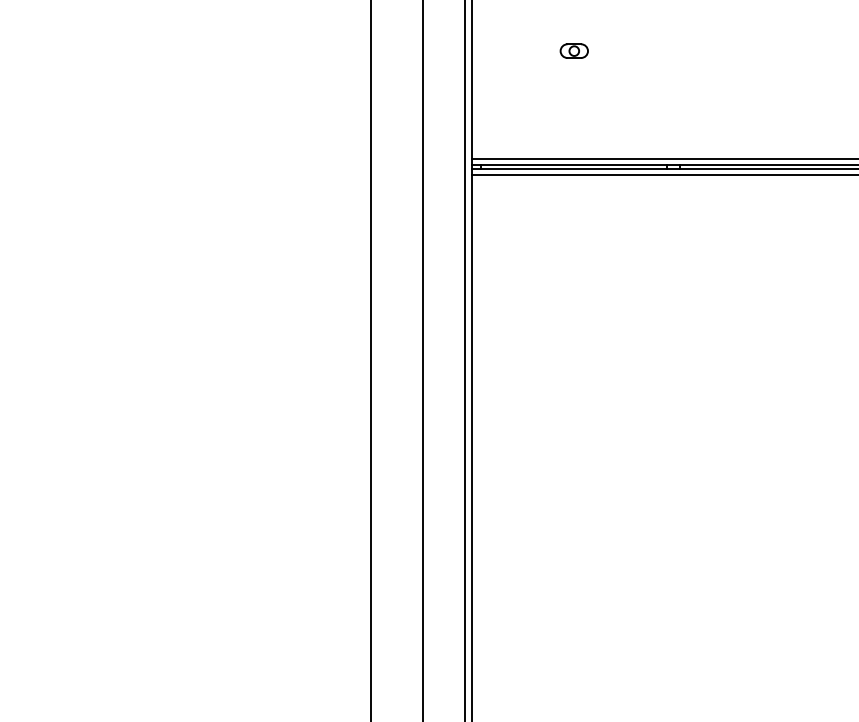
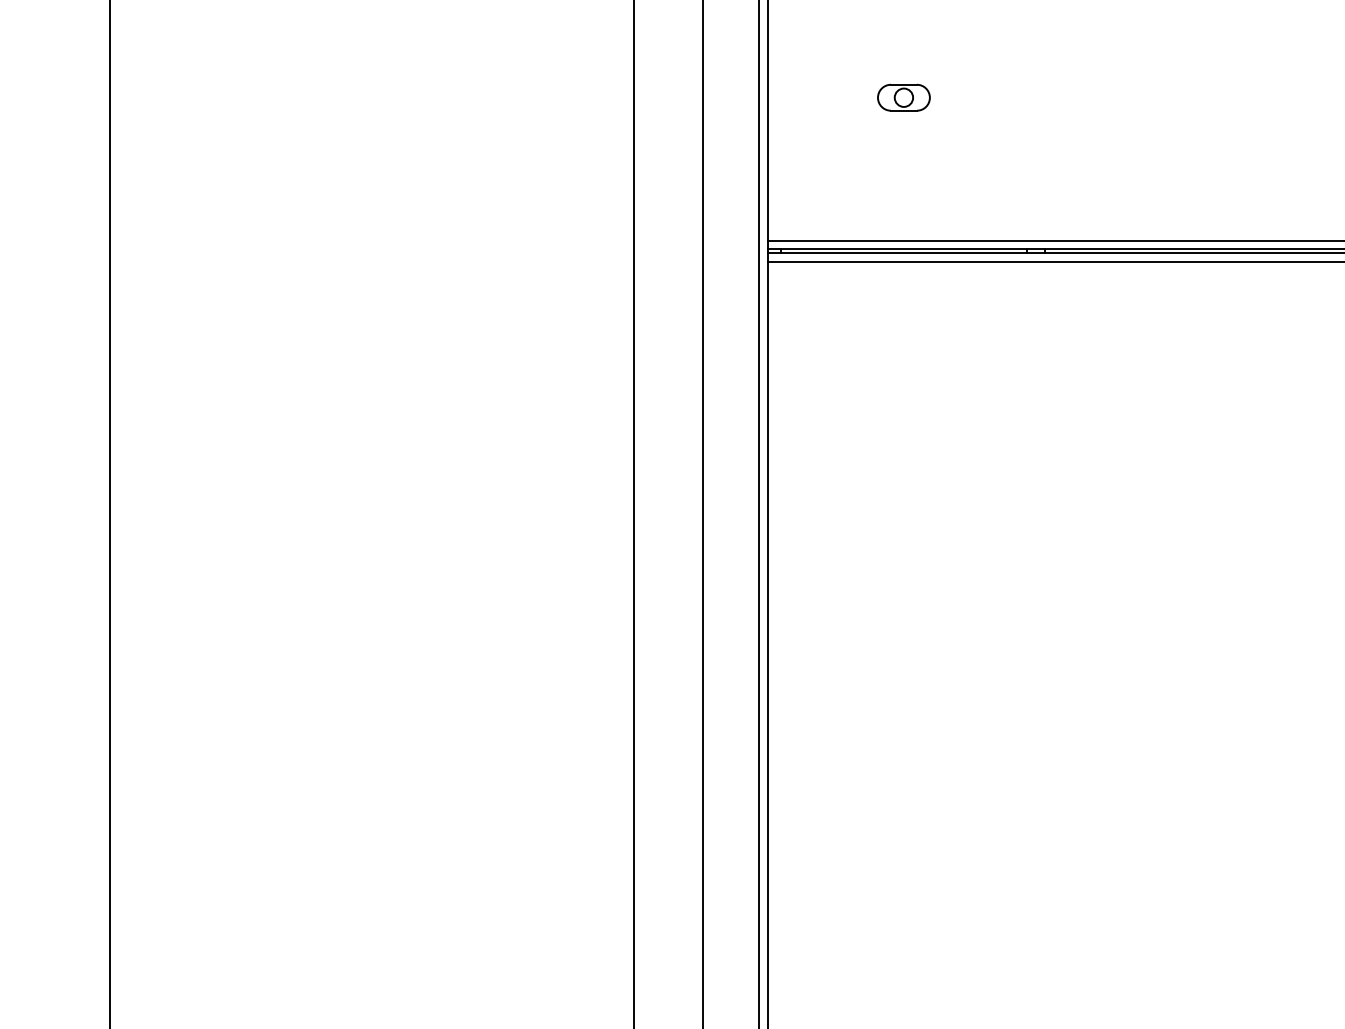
part: (573, 51) -> (903, 97), size x1.43

